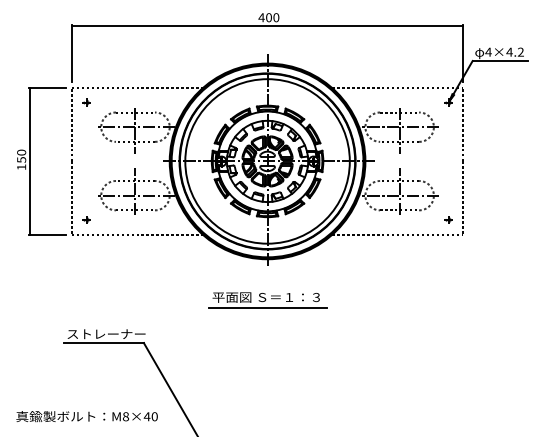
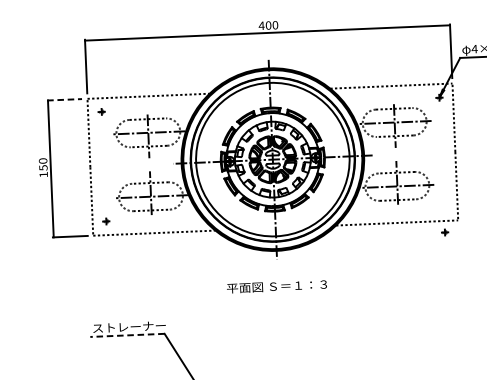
line: (47, 88) -> (64, 100), solid -> dashed
part: (448, 219) -> (444, 231), moved
line: (267, 308) -> (278, 296), removed
line: (104, 343) -> (127, 335), solid -> dashed

